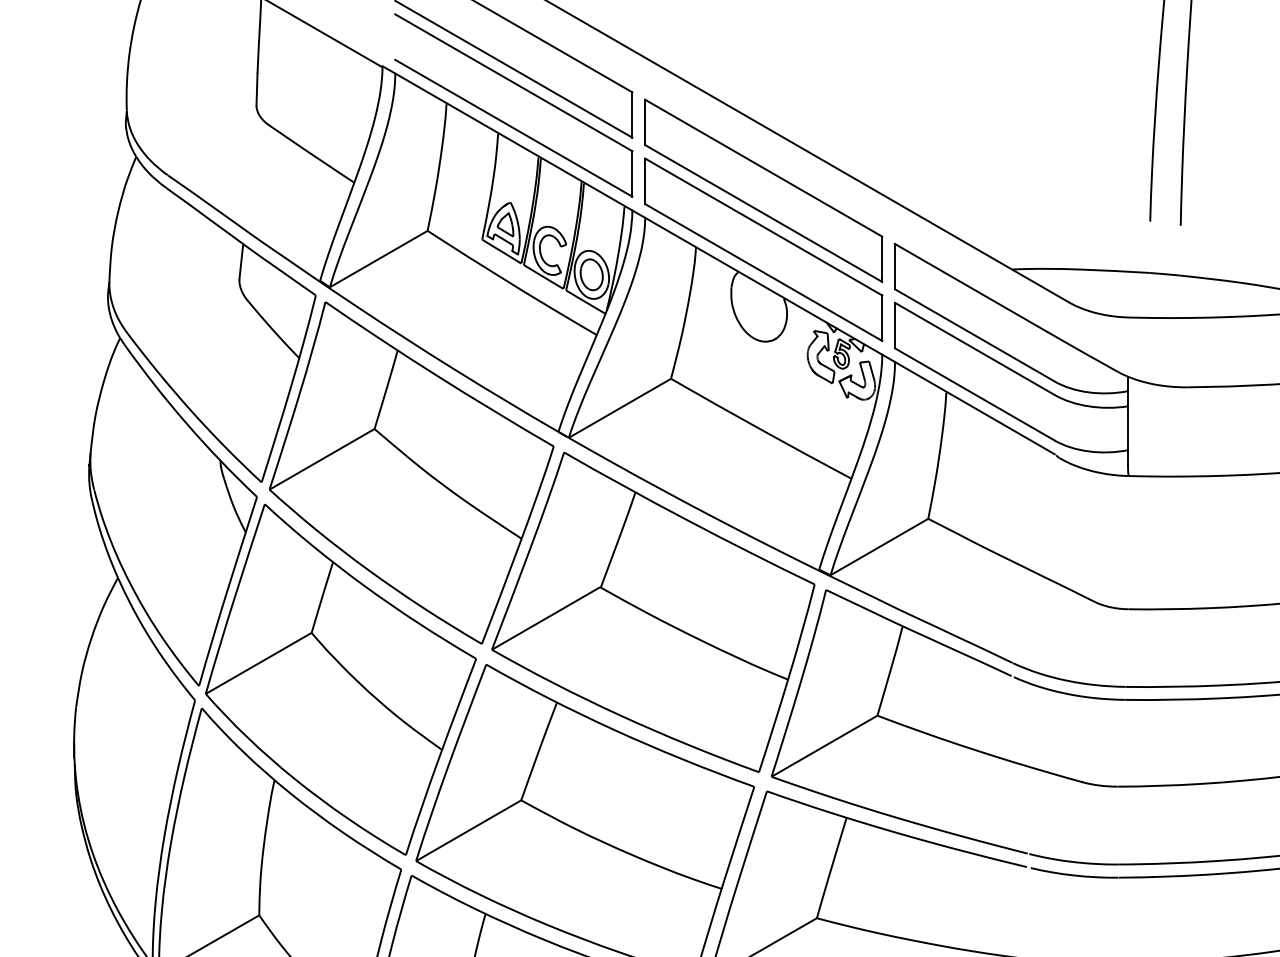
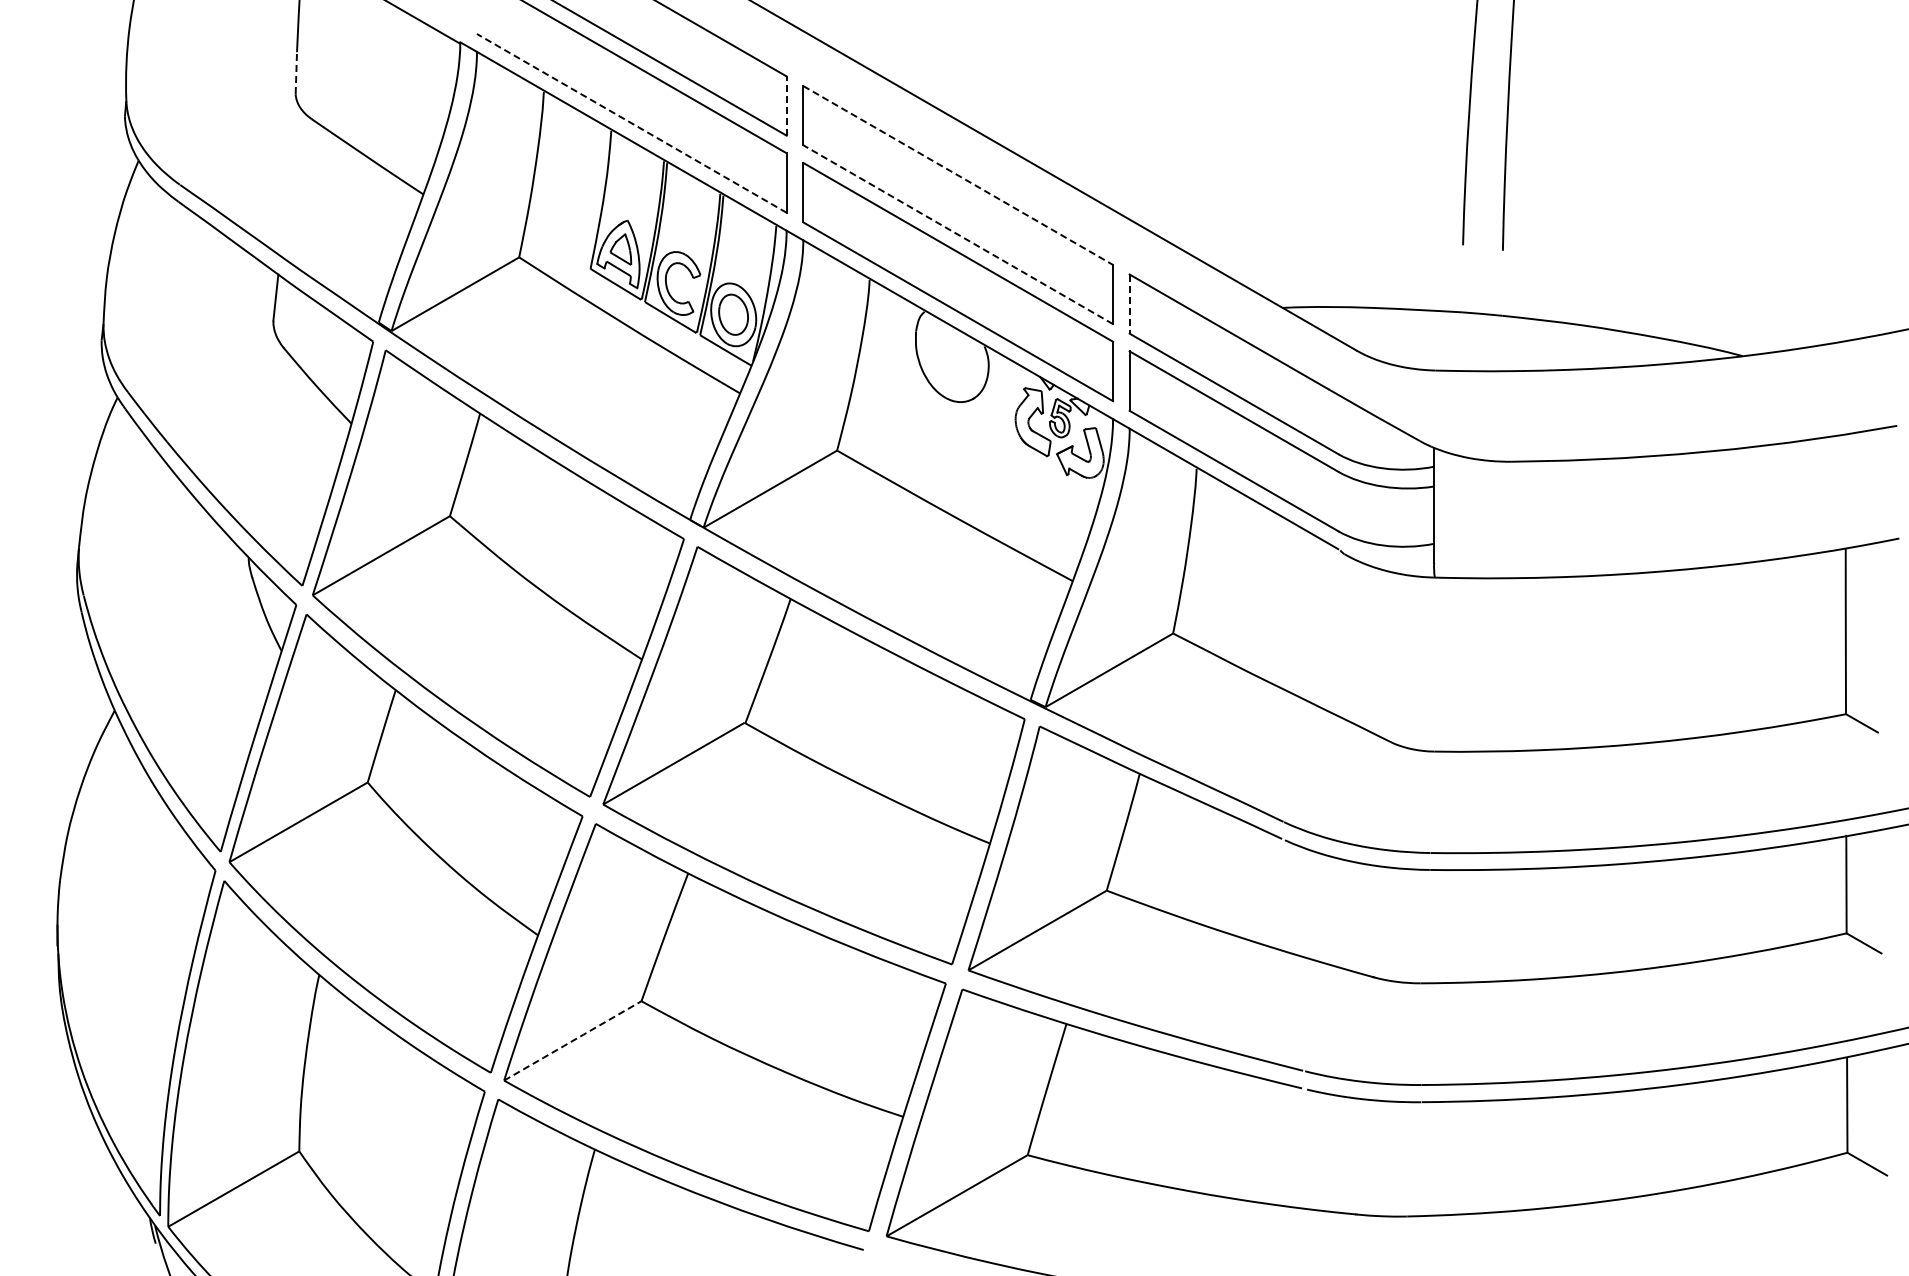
line: (257, 90) -> (296, 73), solid -> dashed
line: (632, 115) -> (786, 106), solid -> dashed
line: (513, 128) -> (631, 123), solid -> dashed
line: (763, 168) -> (958, 175), solid -> dashed
line: (763, 213) -> (958, 234), solid -> dashed
line: (894, 266) -> (1129, 304), solid -> dashed
line: (469, 830) -> (573, 1040), solid -> dashed

